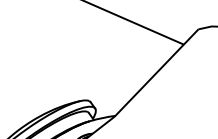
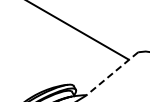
line: (157, 72) -> (112, 73), solid -> dashed

